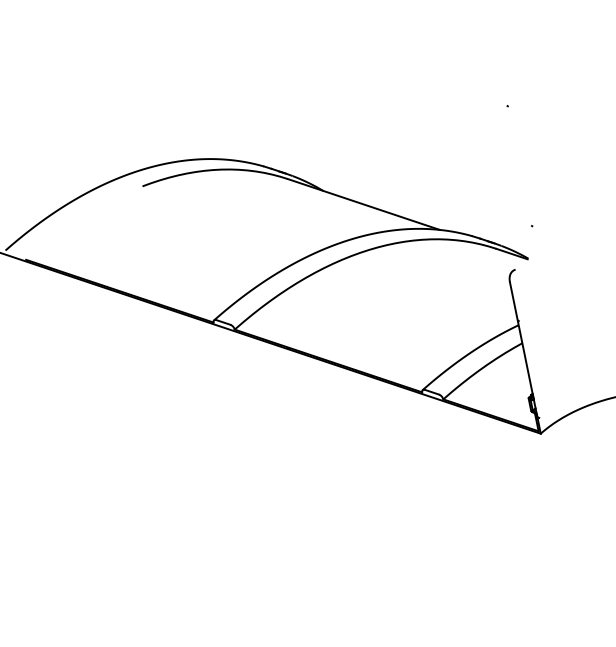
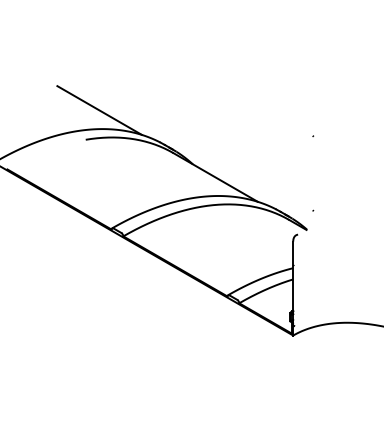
line: (155, 134) -> (99, 110), added

